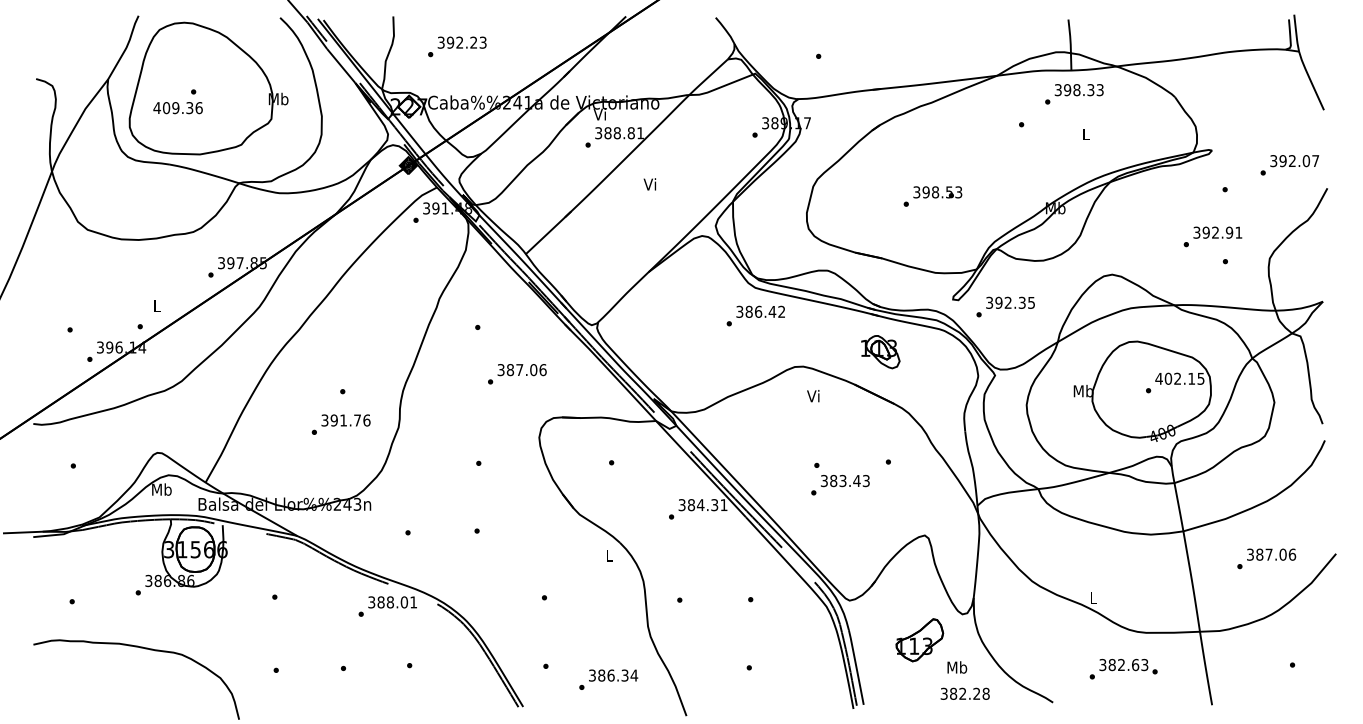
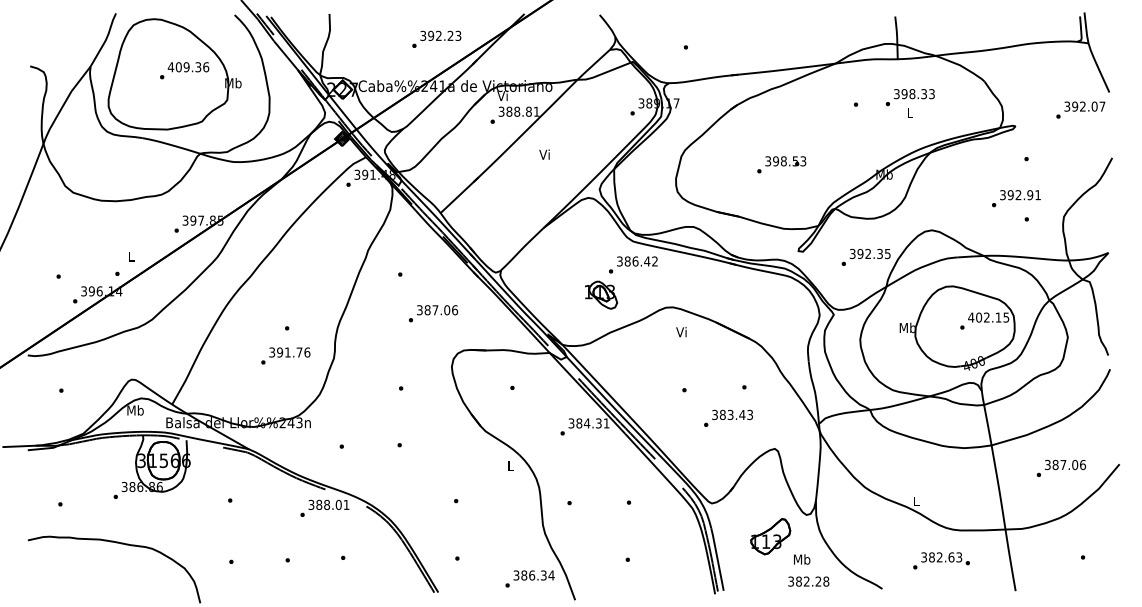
text: (457, 46) -> (436, 39), moved
text: (1074, 94) -> (910, 97), moved
text: (177, 108) -> (188, 67), moved
text: (1289, 165) -> (1080, 110), moved
text: (1005, 306) -> (865, 256), moved
part: (880, 352) -> (601, 295), moved
text: (840, 485) -> (728, 418), moved
text: (608, 679) -> (529, 578), moved

